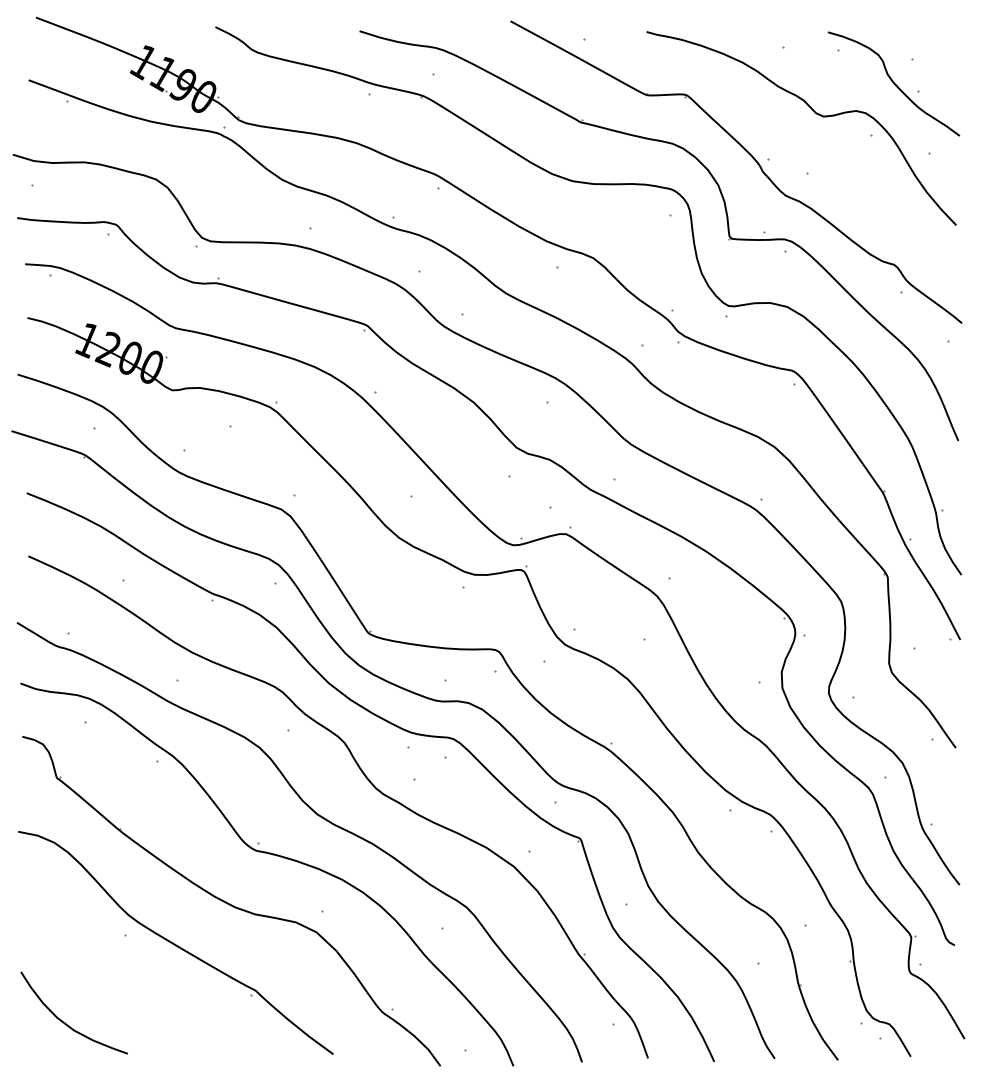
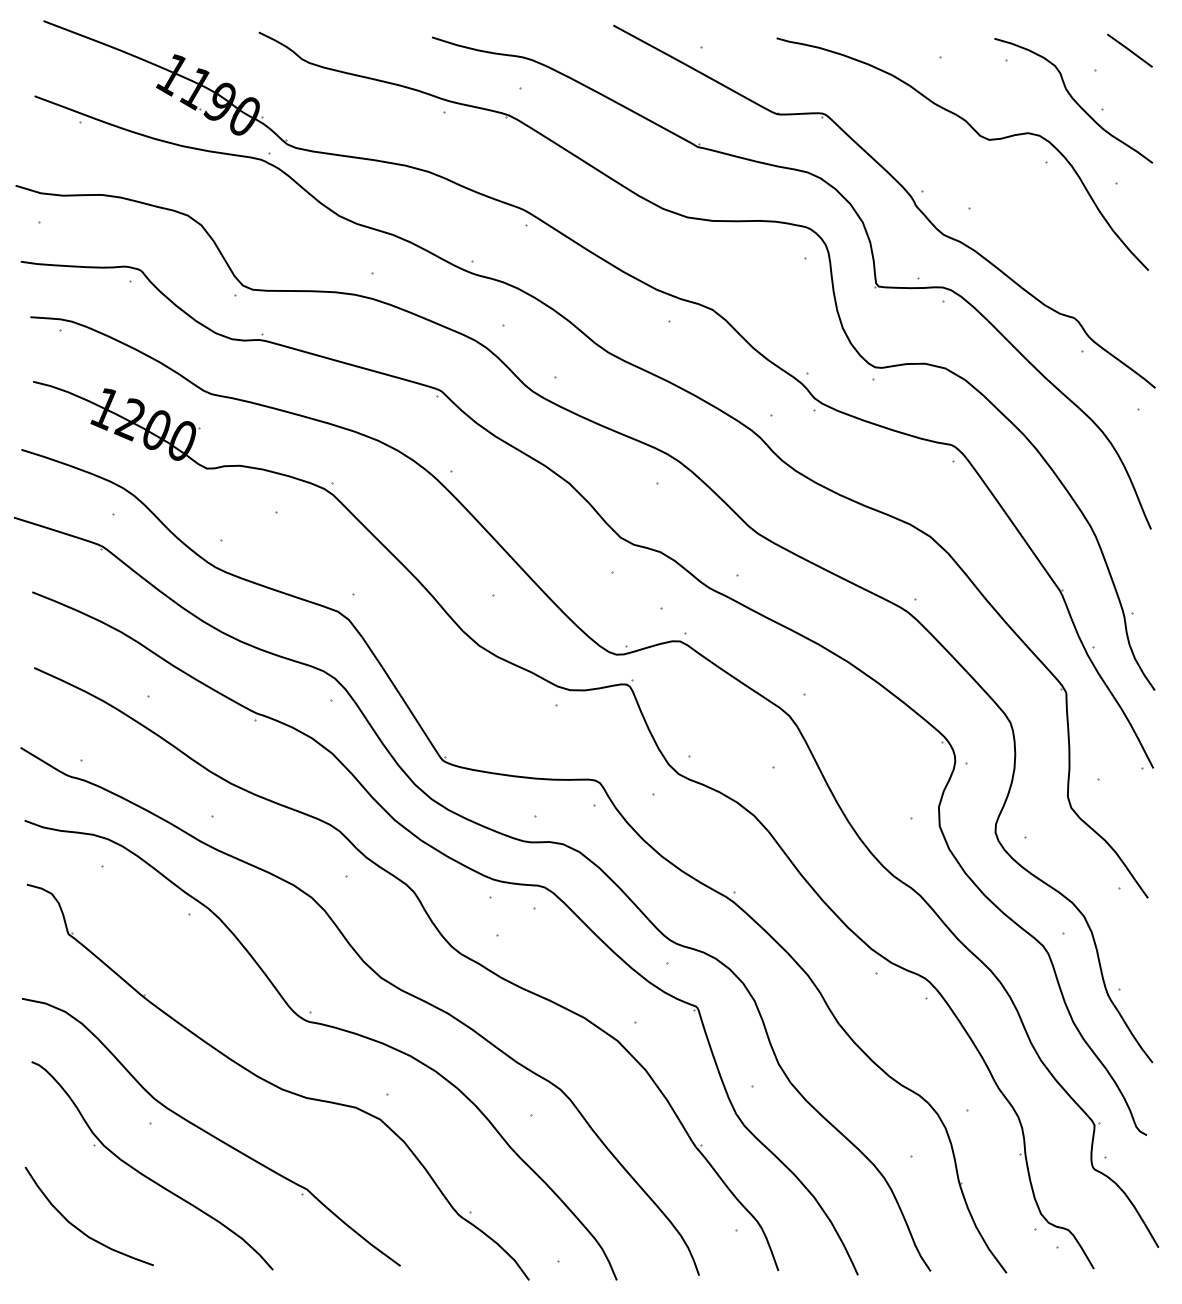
line: (940, 42) -> (1129, 50), added
part: (120, 978) -> (144, 1174), added

